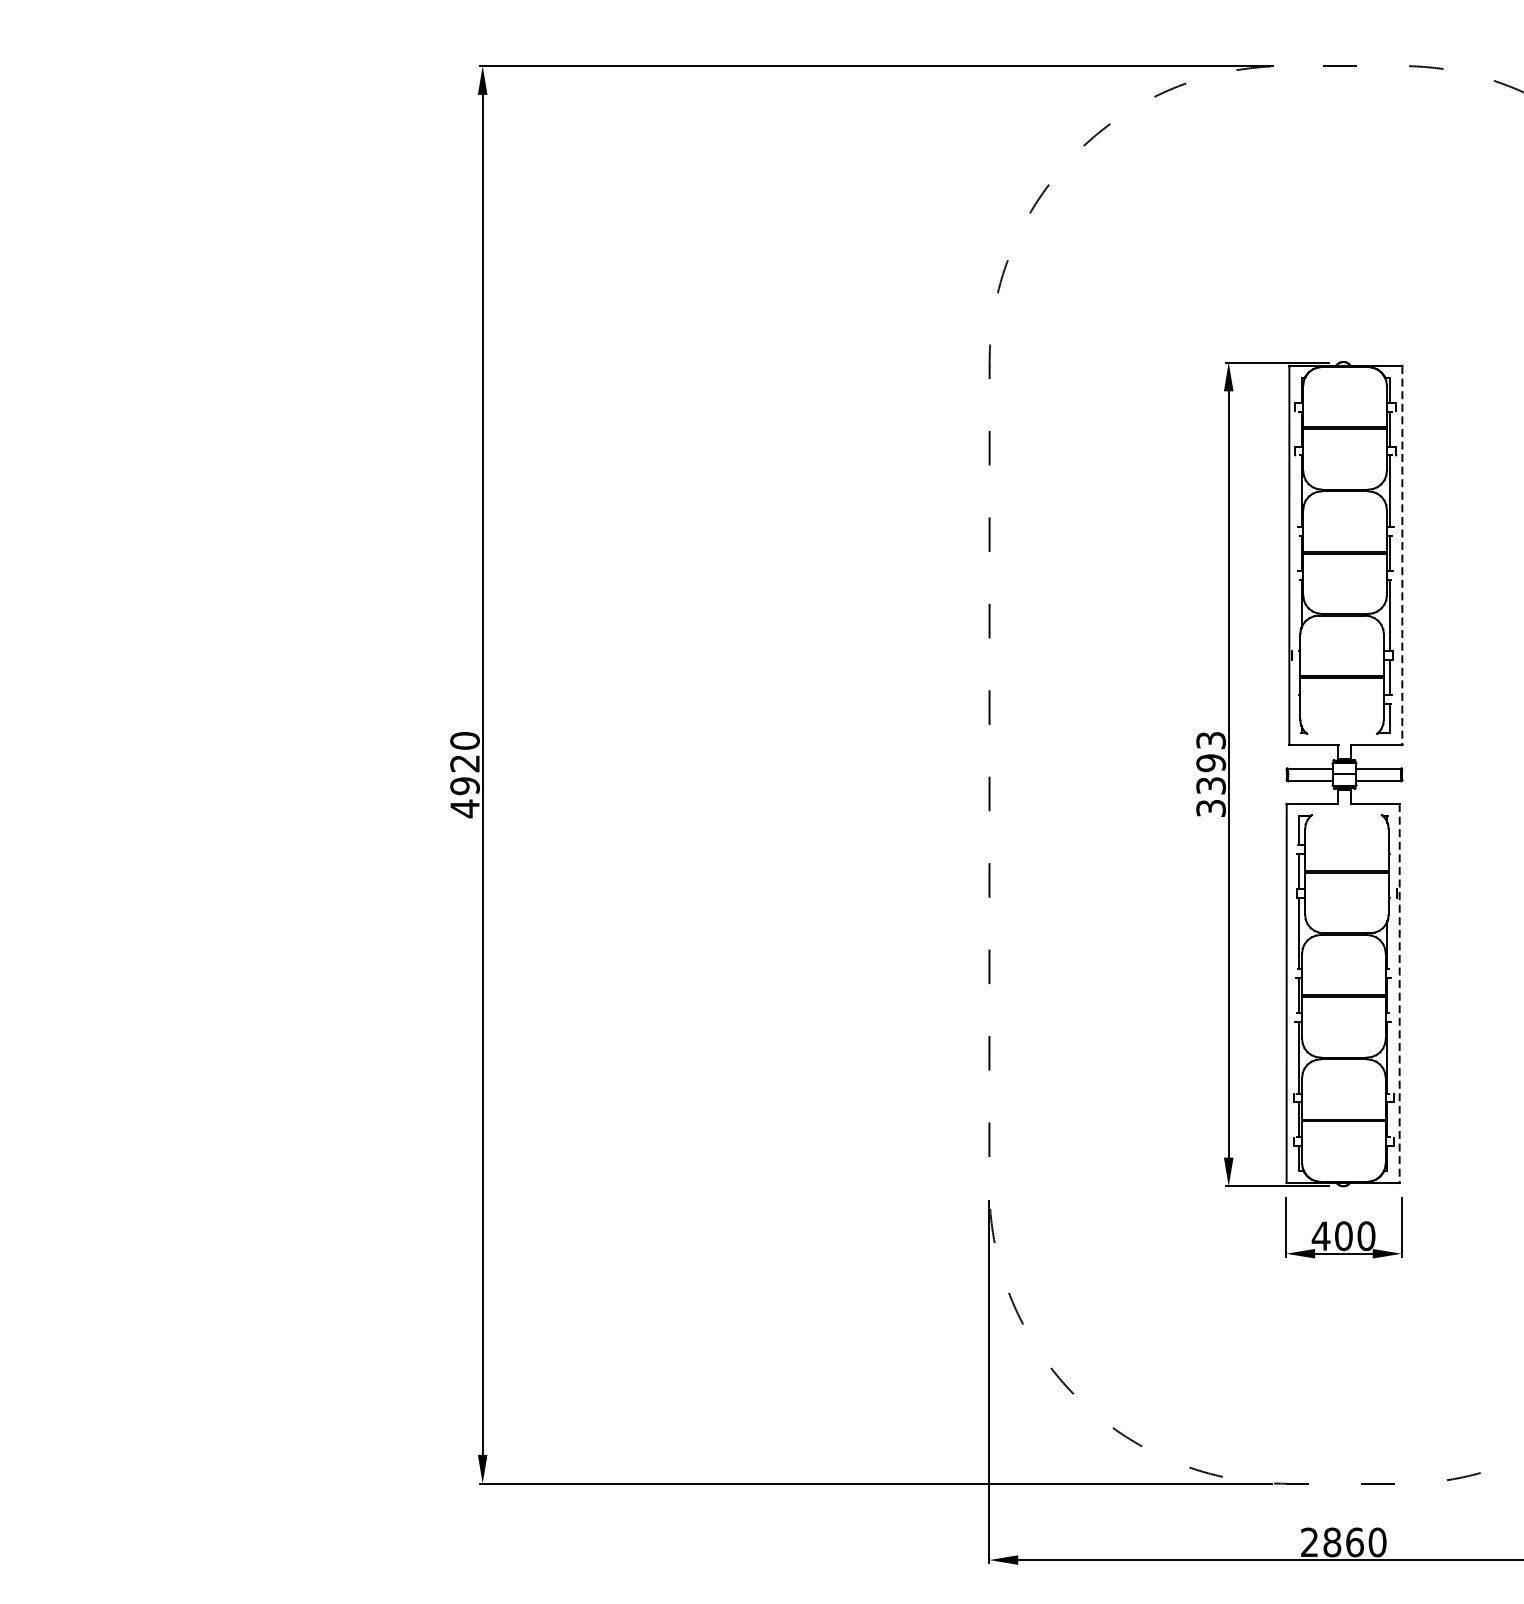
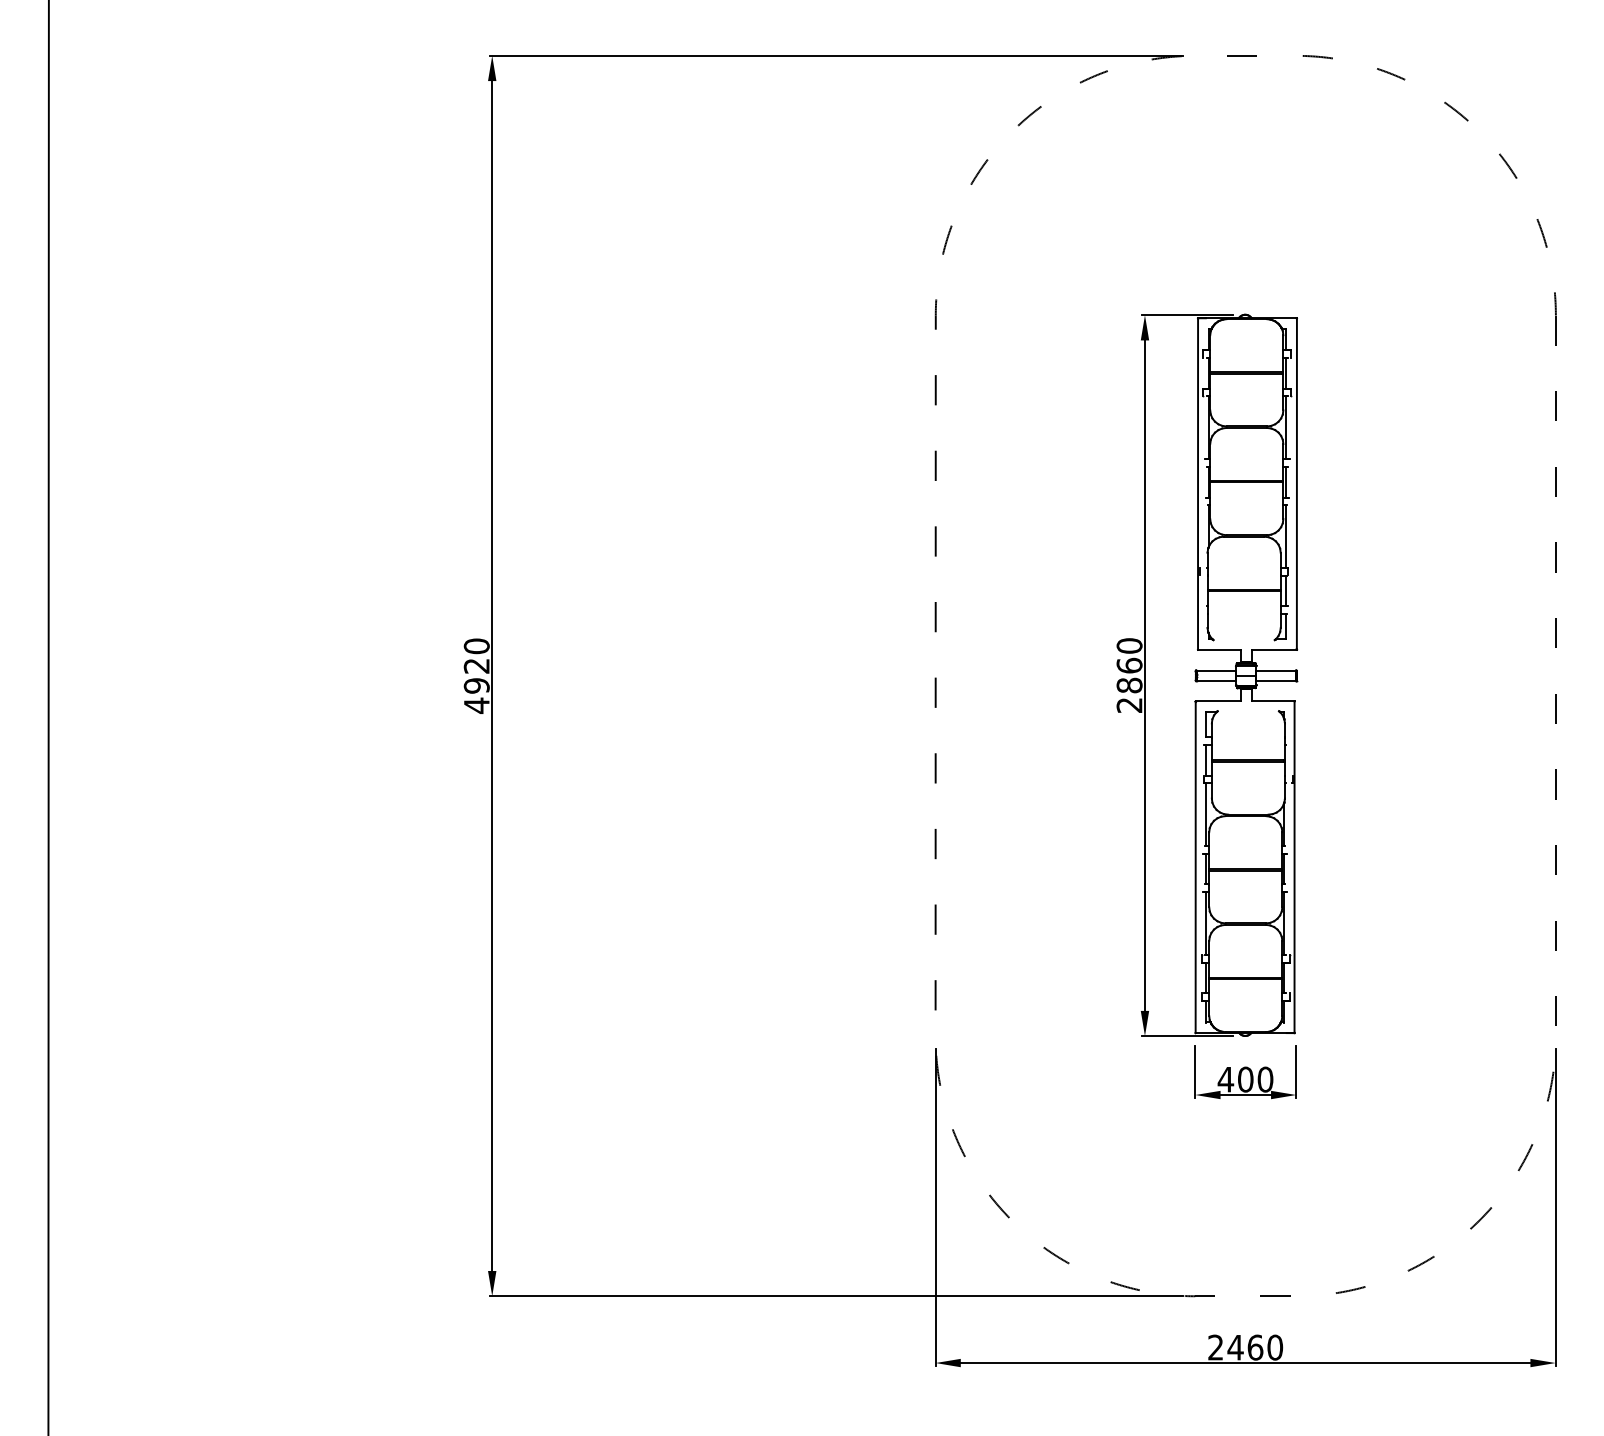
line: (1401, 554) -> (1296, 483), dashed -> solid
text: (1211, 774) -> (1129, 675), 3393 -> 2860
line: (1399, 993) -> (1294, 867), dashed -> solid
text: (1332, 1542) -> (1235, 1347), 2860 -> 2460

